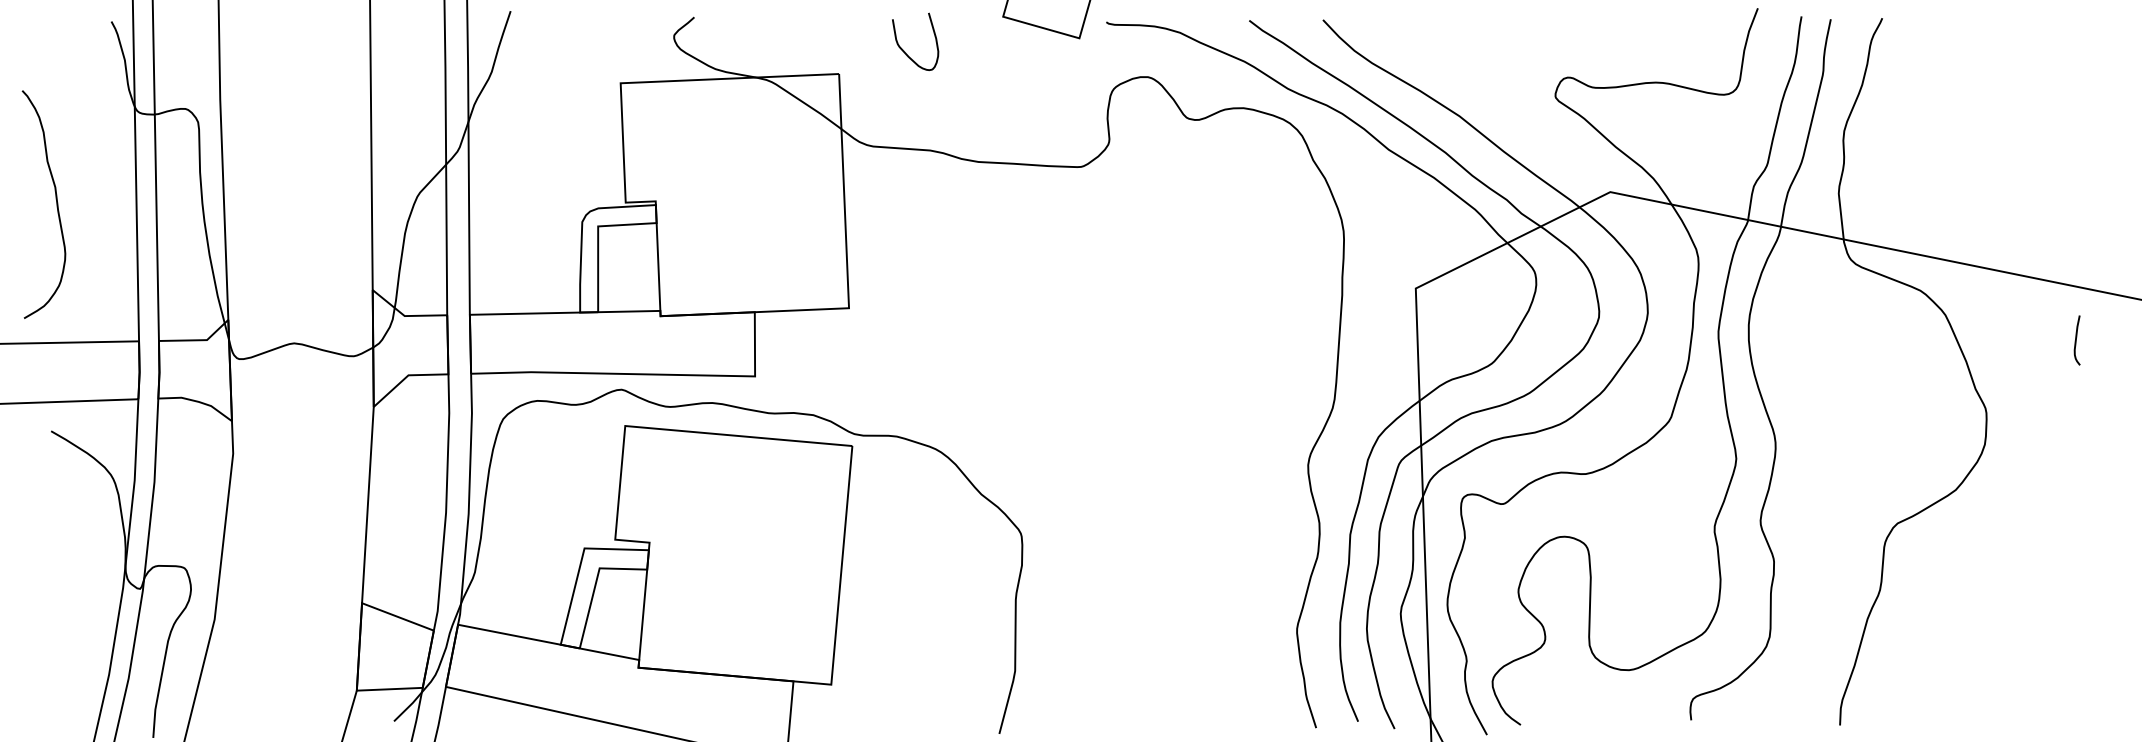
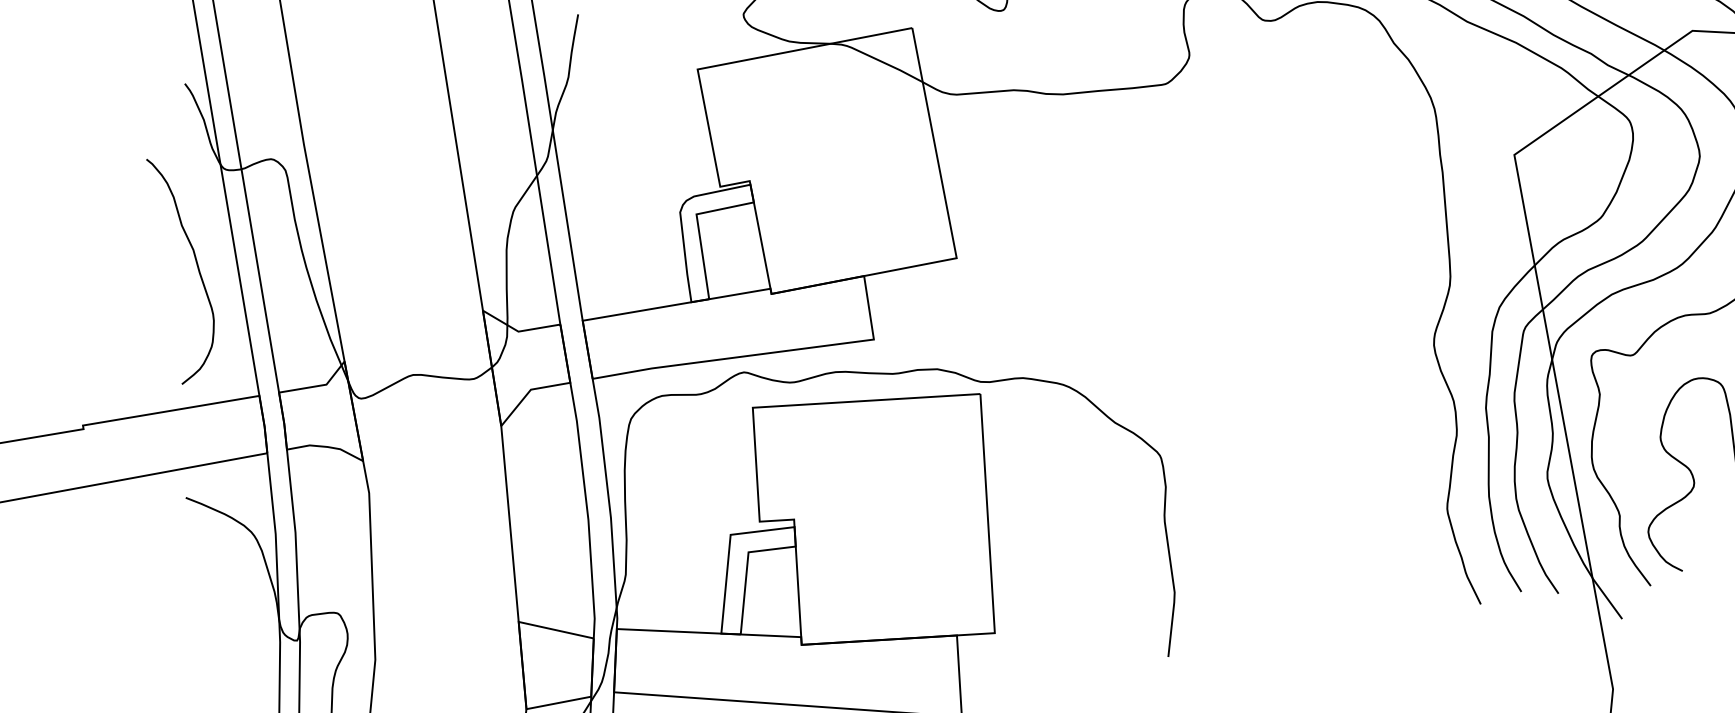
curve: (55, 199) -> (195, 262), moved

